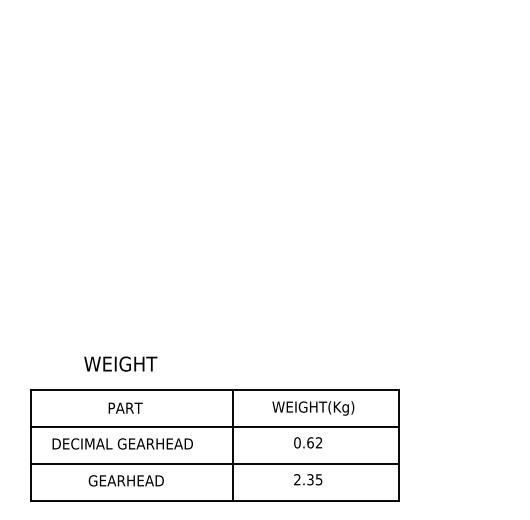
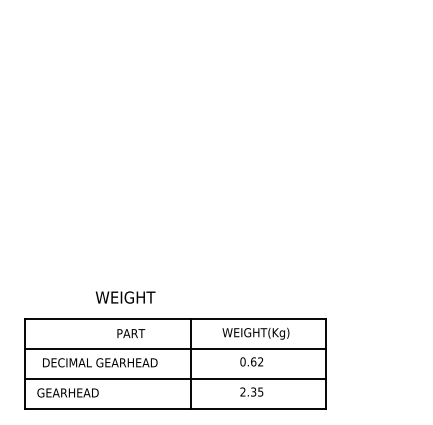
text: (120, 363) -> (125, 297), moved
text: (125, 407) -> (131, 333), moved
text: (125, 480) -> (67, 392), moved

